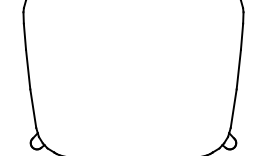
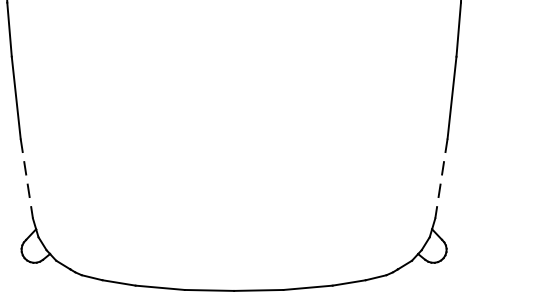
line: (33, 108) -> (27, 178), solid -> dashed
line: (233, 108) -> (441, 178), solid -> dashed

